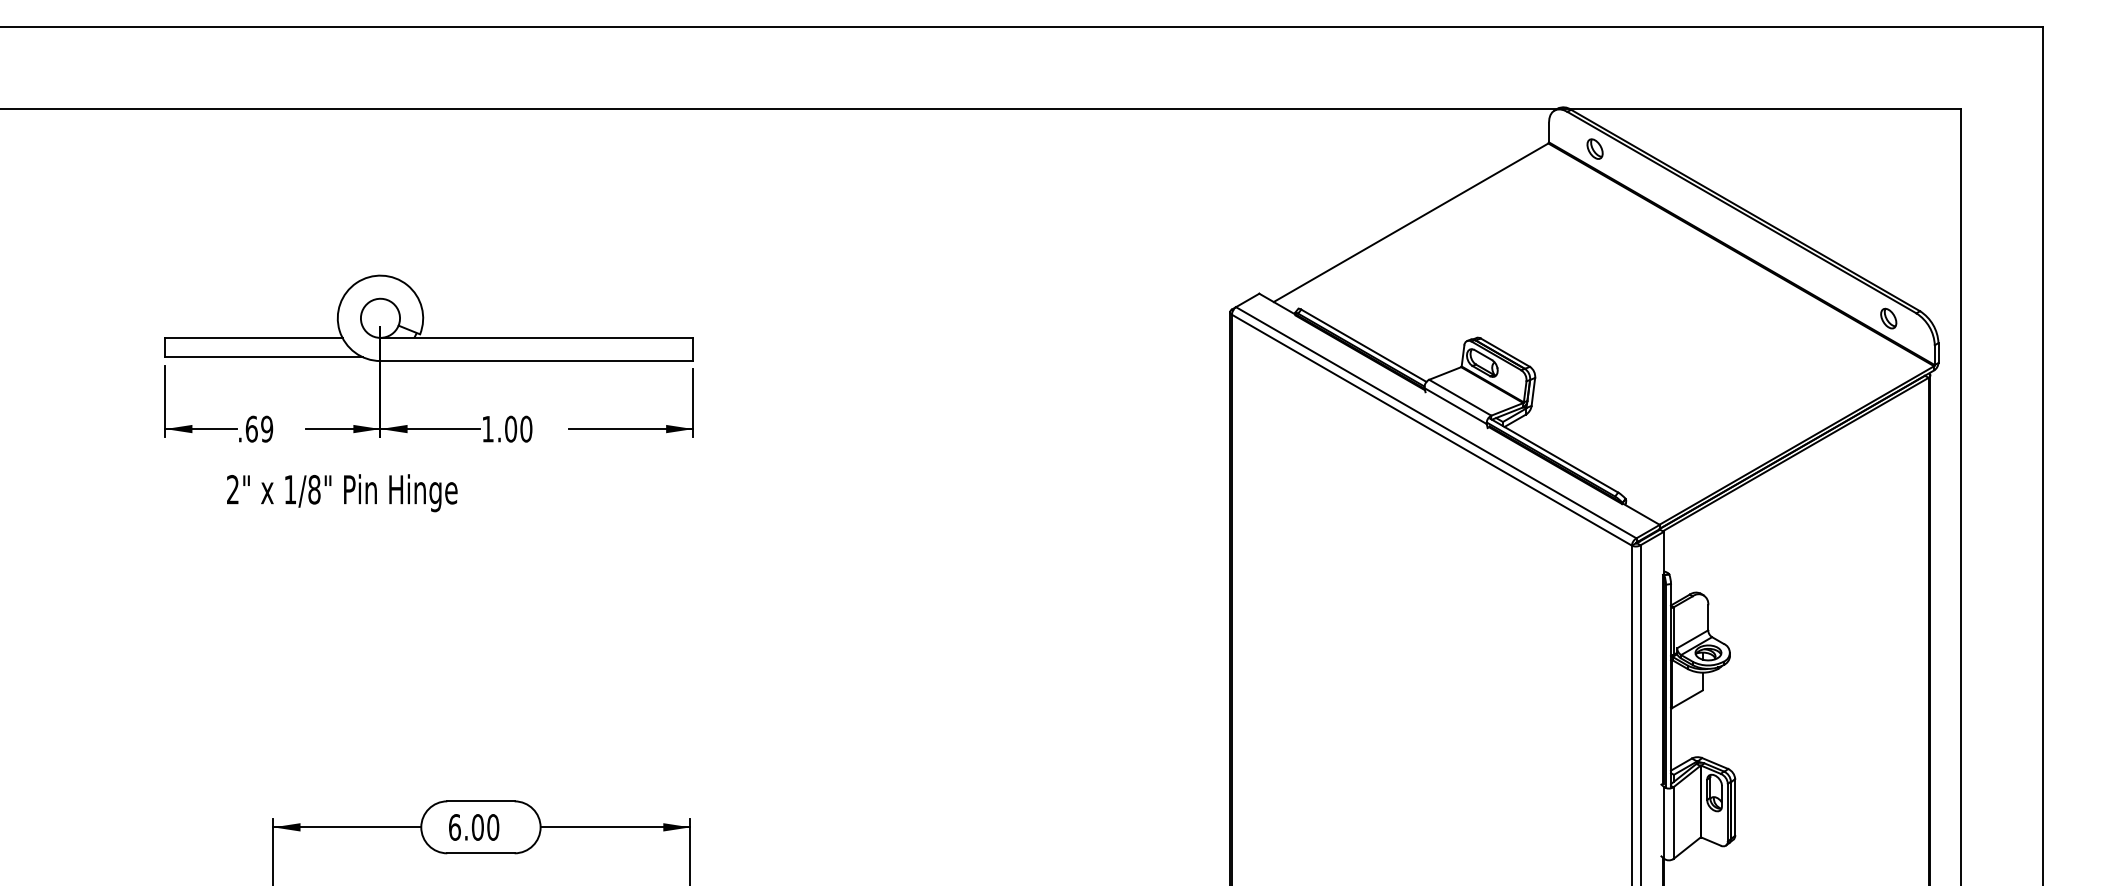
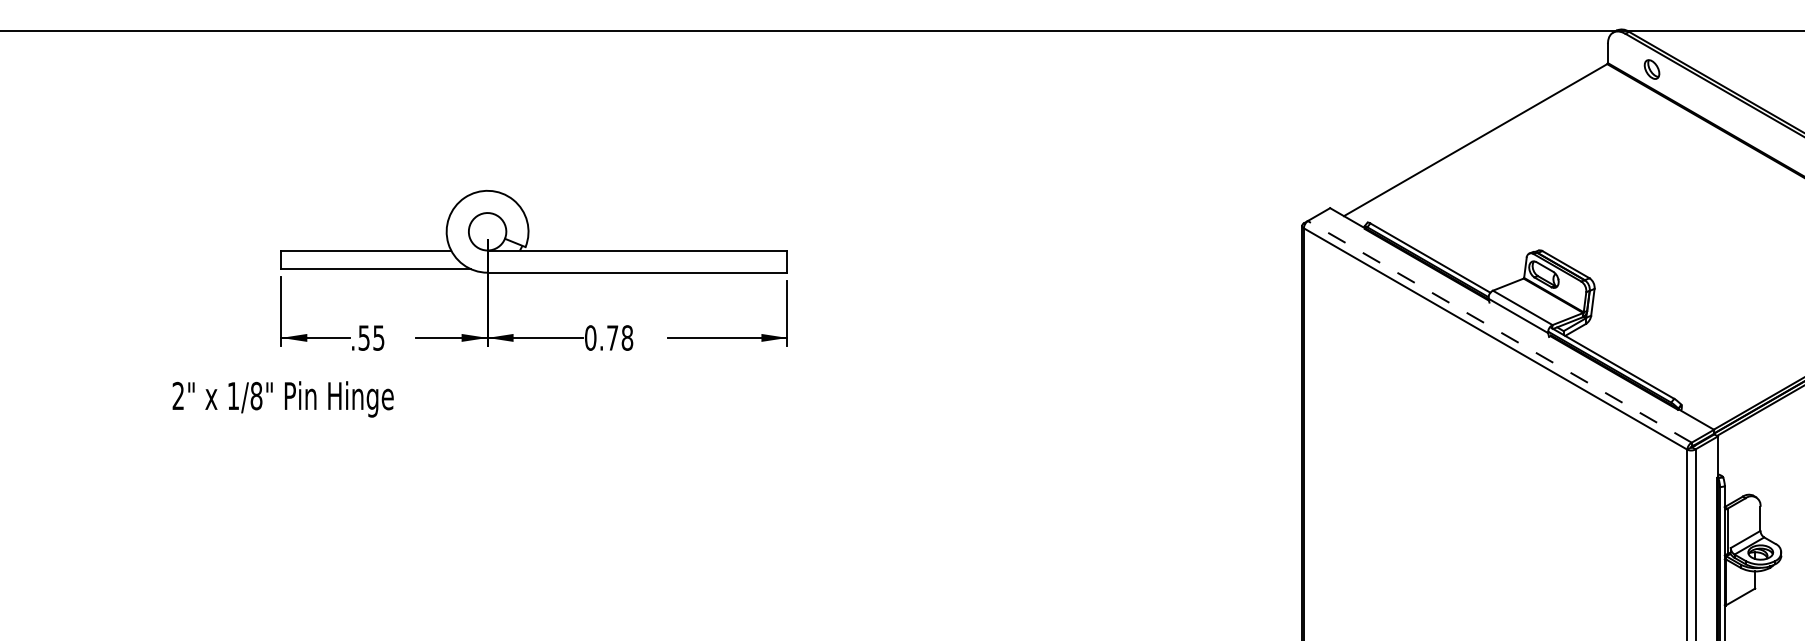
line: (1435, 422) -> (1499, 331), solid -> dashed
text: (259, 428) -> (371, 337), .69 -> .55
text: (507, 428) -> (609, 337), 1.00 -> 0.78
text: (342, 493) -> (283, 399), moved

